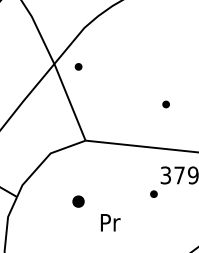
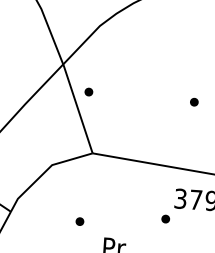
part: (78, 66) -> (88, 91), moved
part: (165, 104) -> (193, 102), moved
part: (78, 201) -> (79, 221), size x0.62

